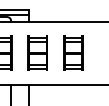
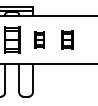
part: (37, 52) -> (39, 39), size x0.6
part: (73, 52) -> (67, 39), size x0.7

